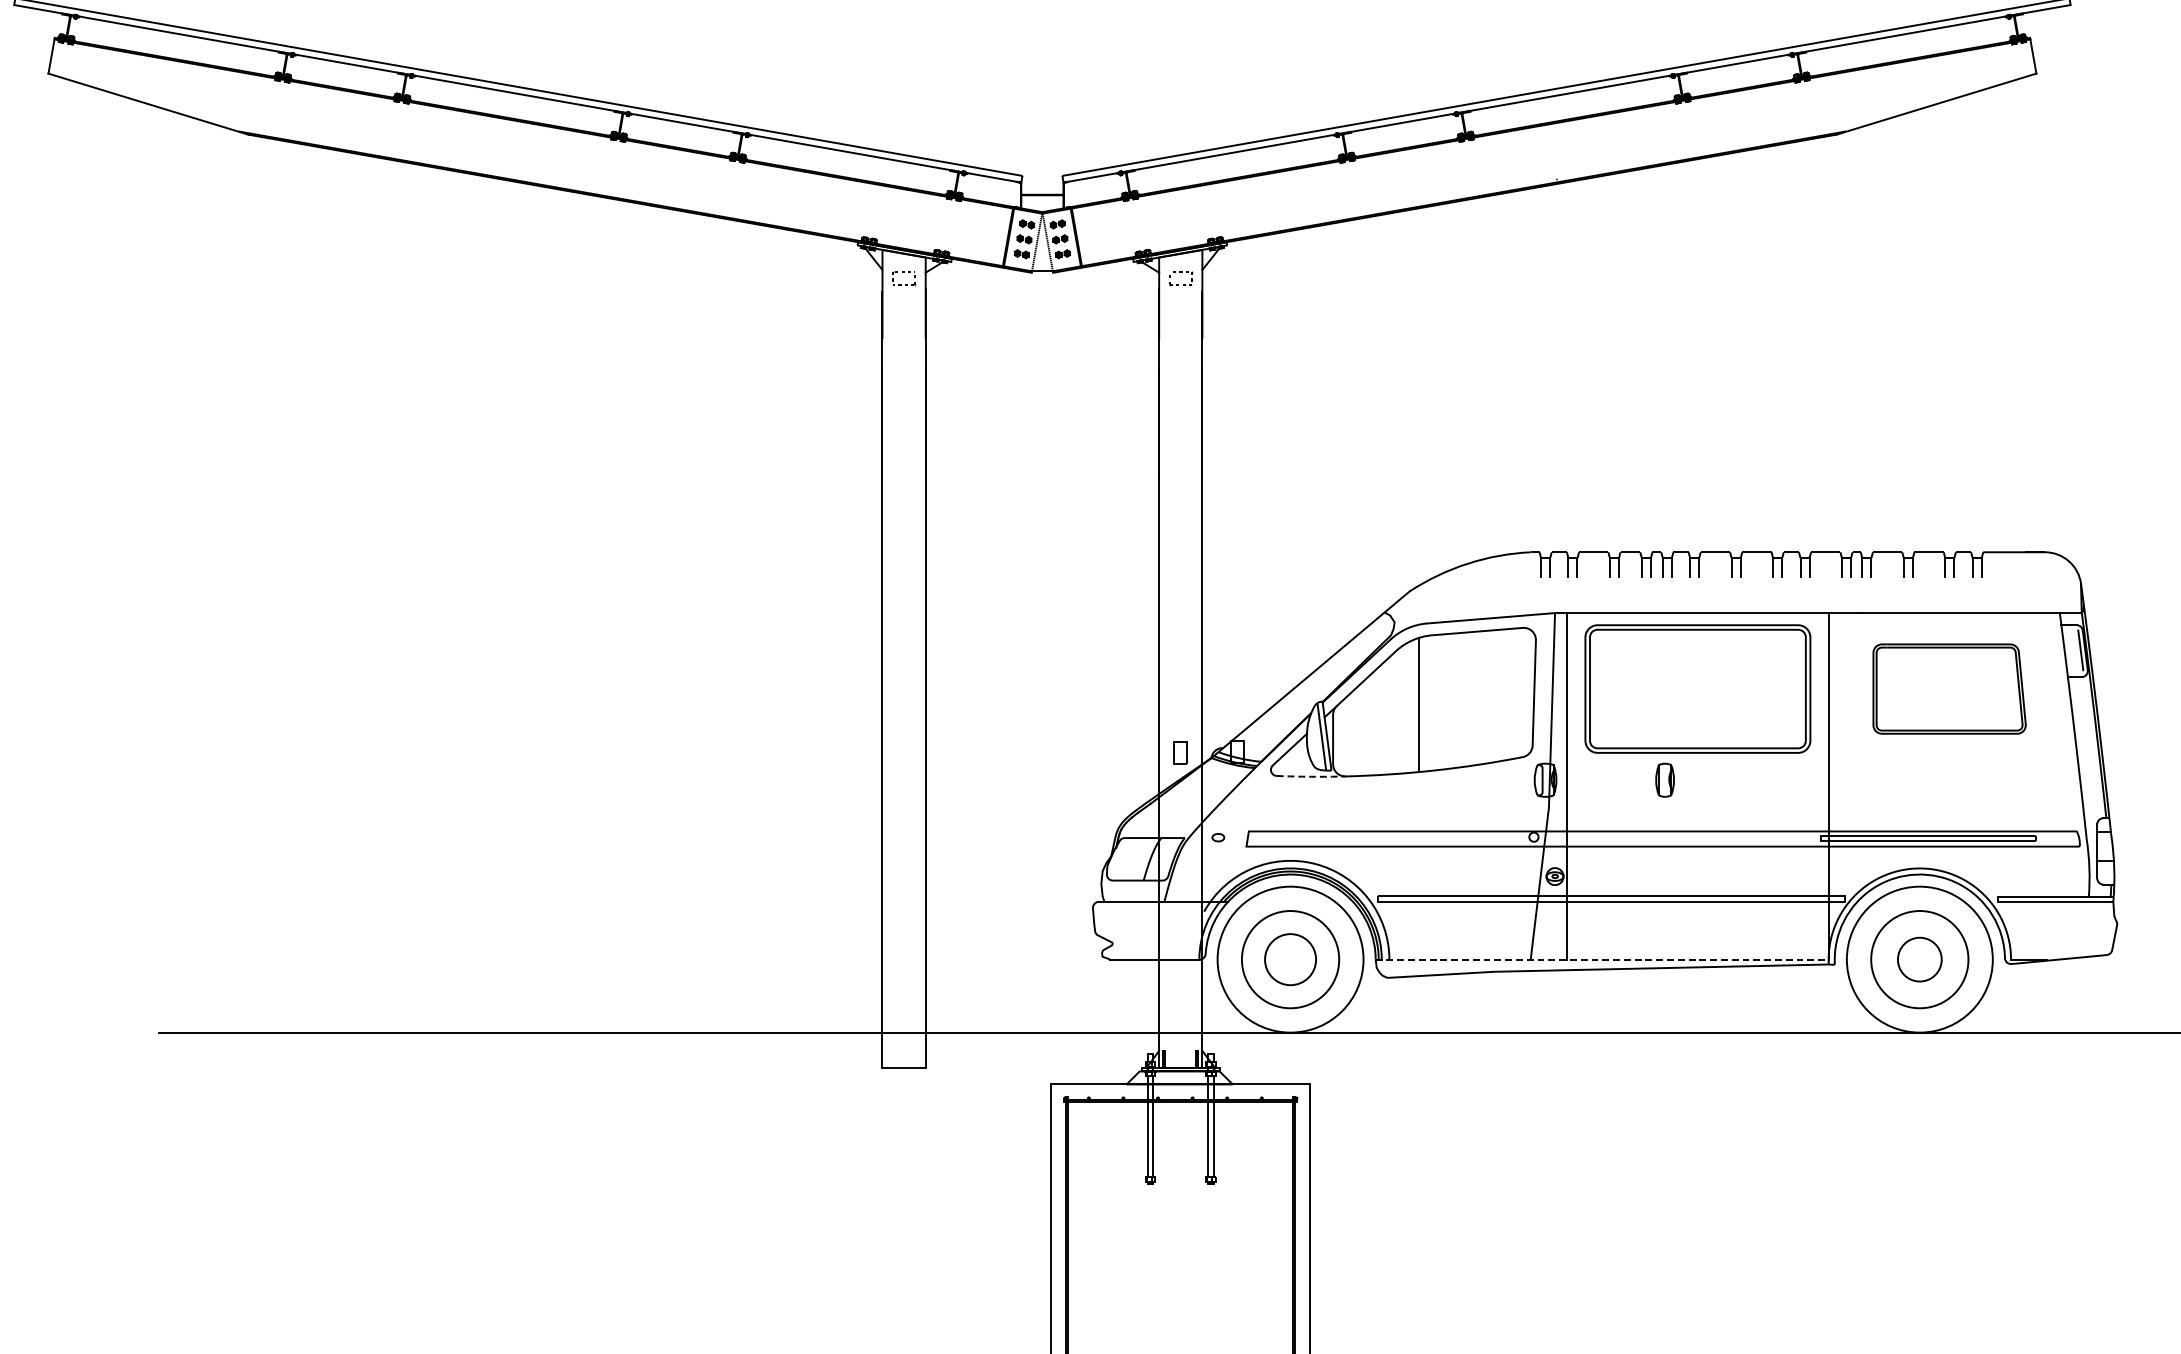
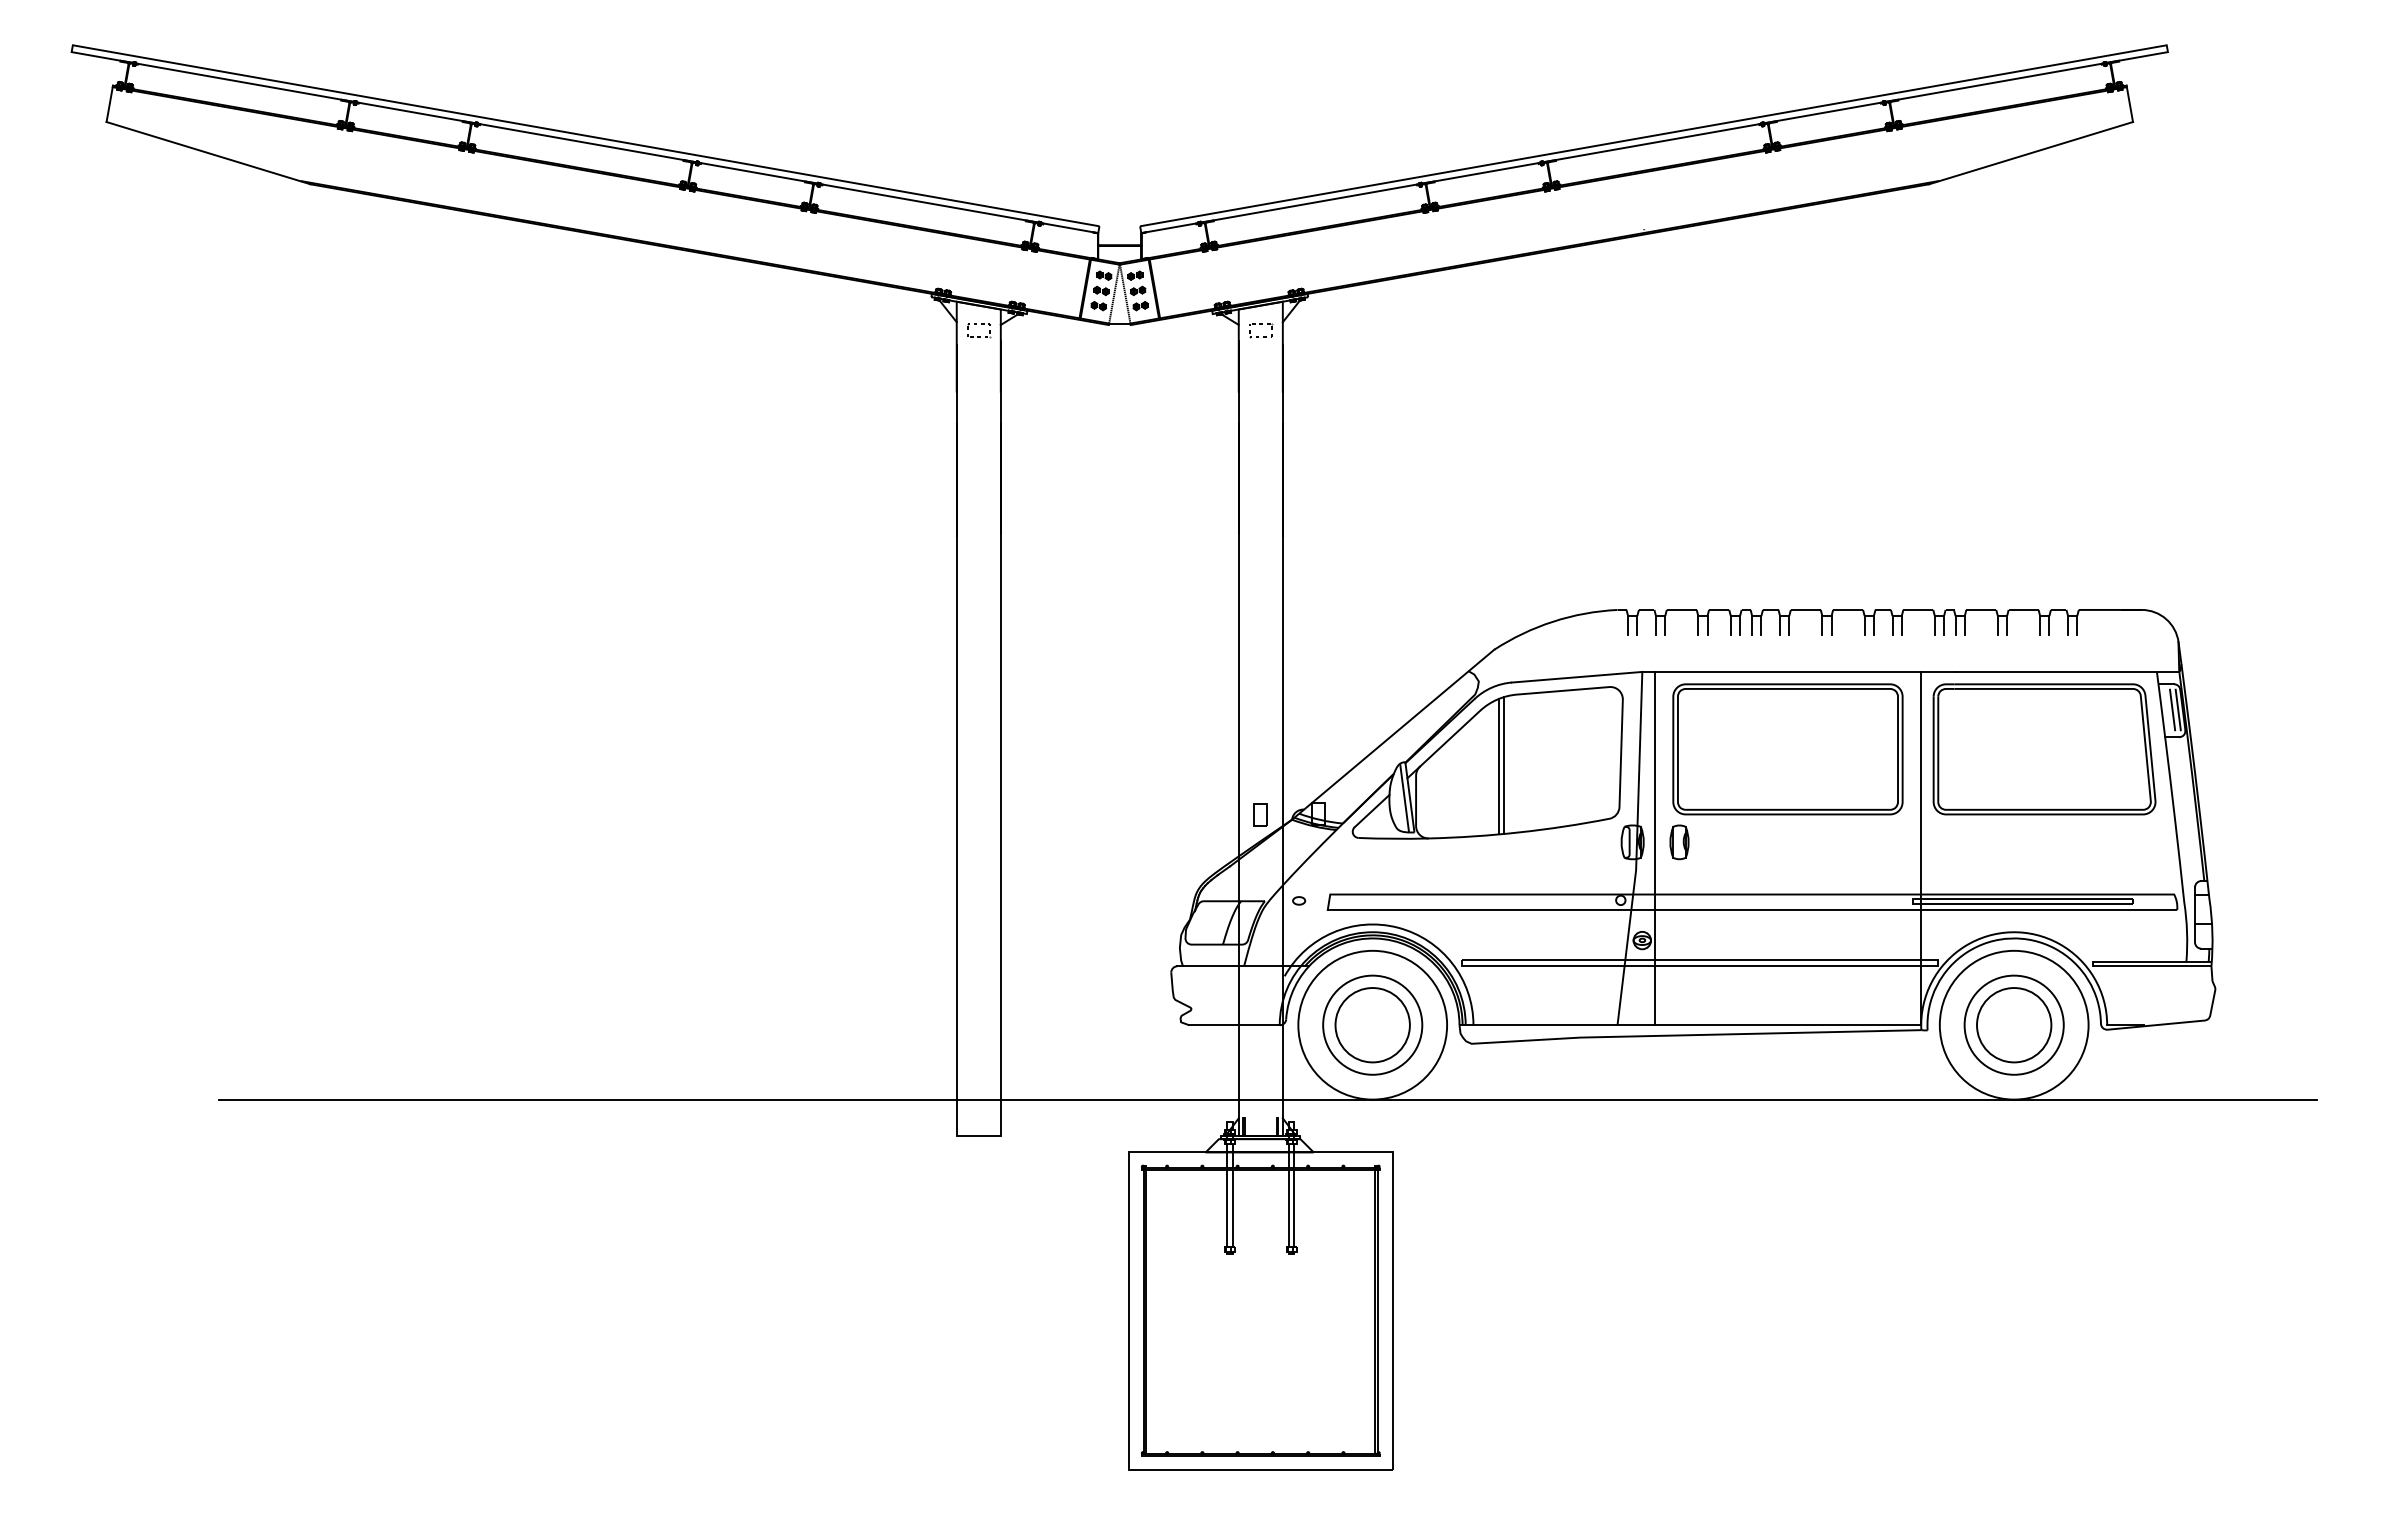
line: (2075, 649) -> (2172, 709), added
part: (1949, 689) -> (2044, 749), size x1.43
line: (1414, 705) -> (1499, 766), added
arc: (1310, 776) -> (1393, 838), dashed -> solid
part: (1665, 780) -> (1679, 842), moved
circle: (1290, 959) -> (1372, 1025), size x1.43
line: (1602, 959) -> (1690, 1025), dashed -> solid
circle: (1920, 959) -> (2014, 1025), size x1.67

